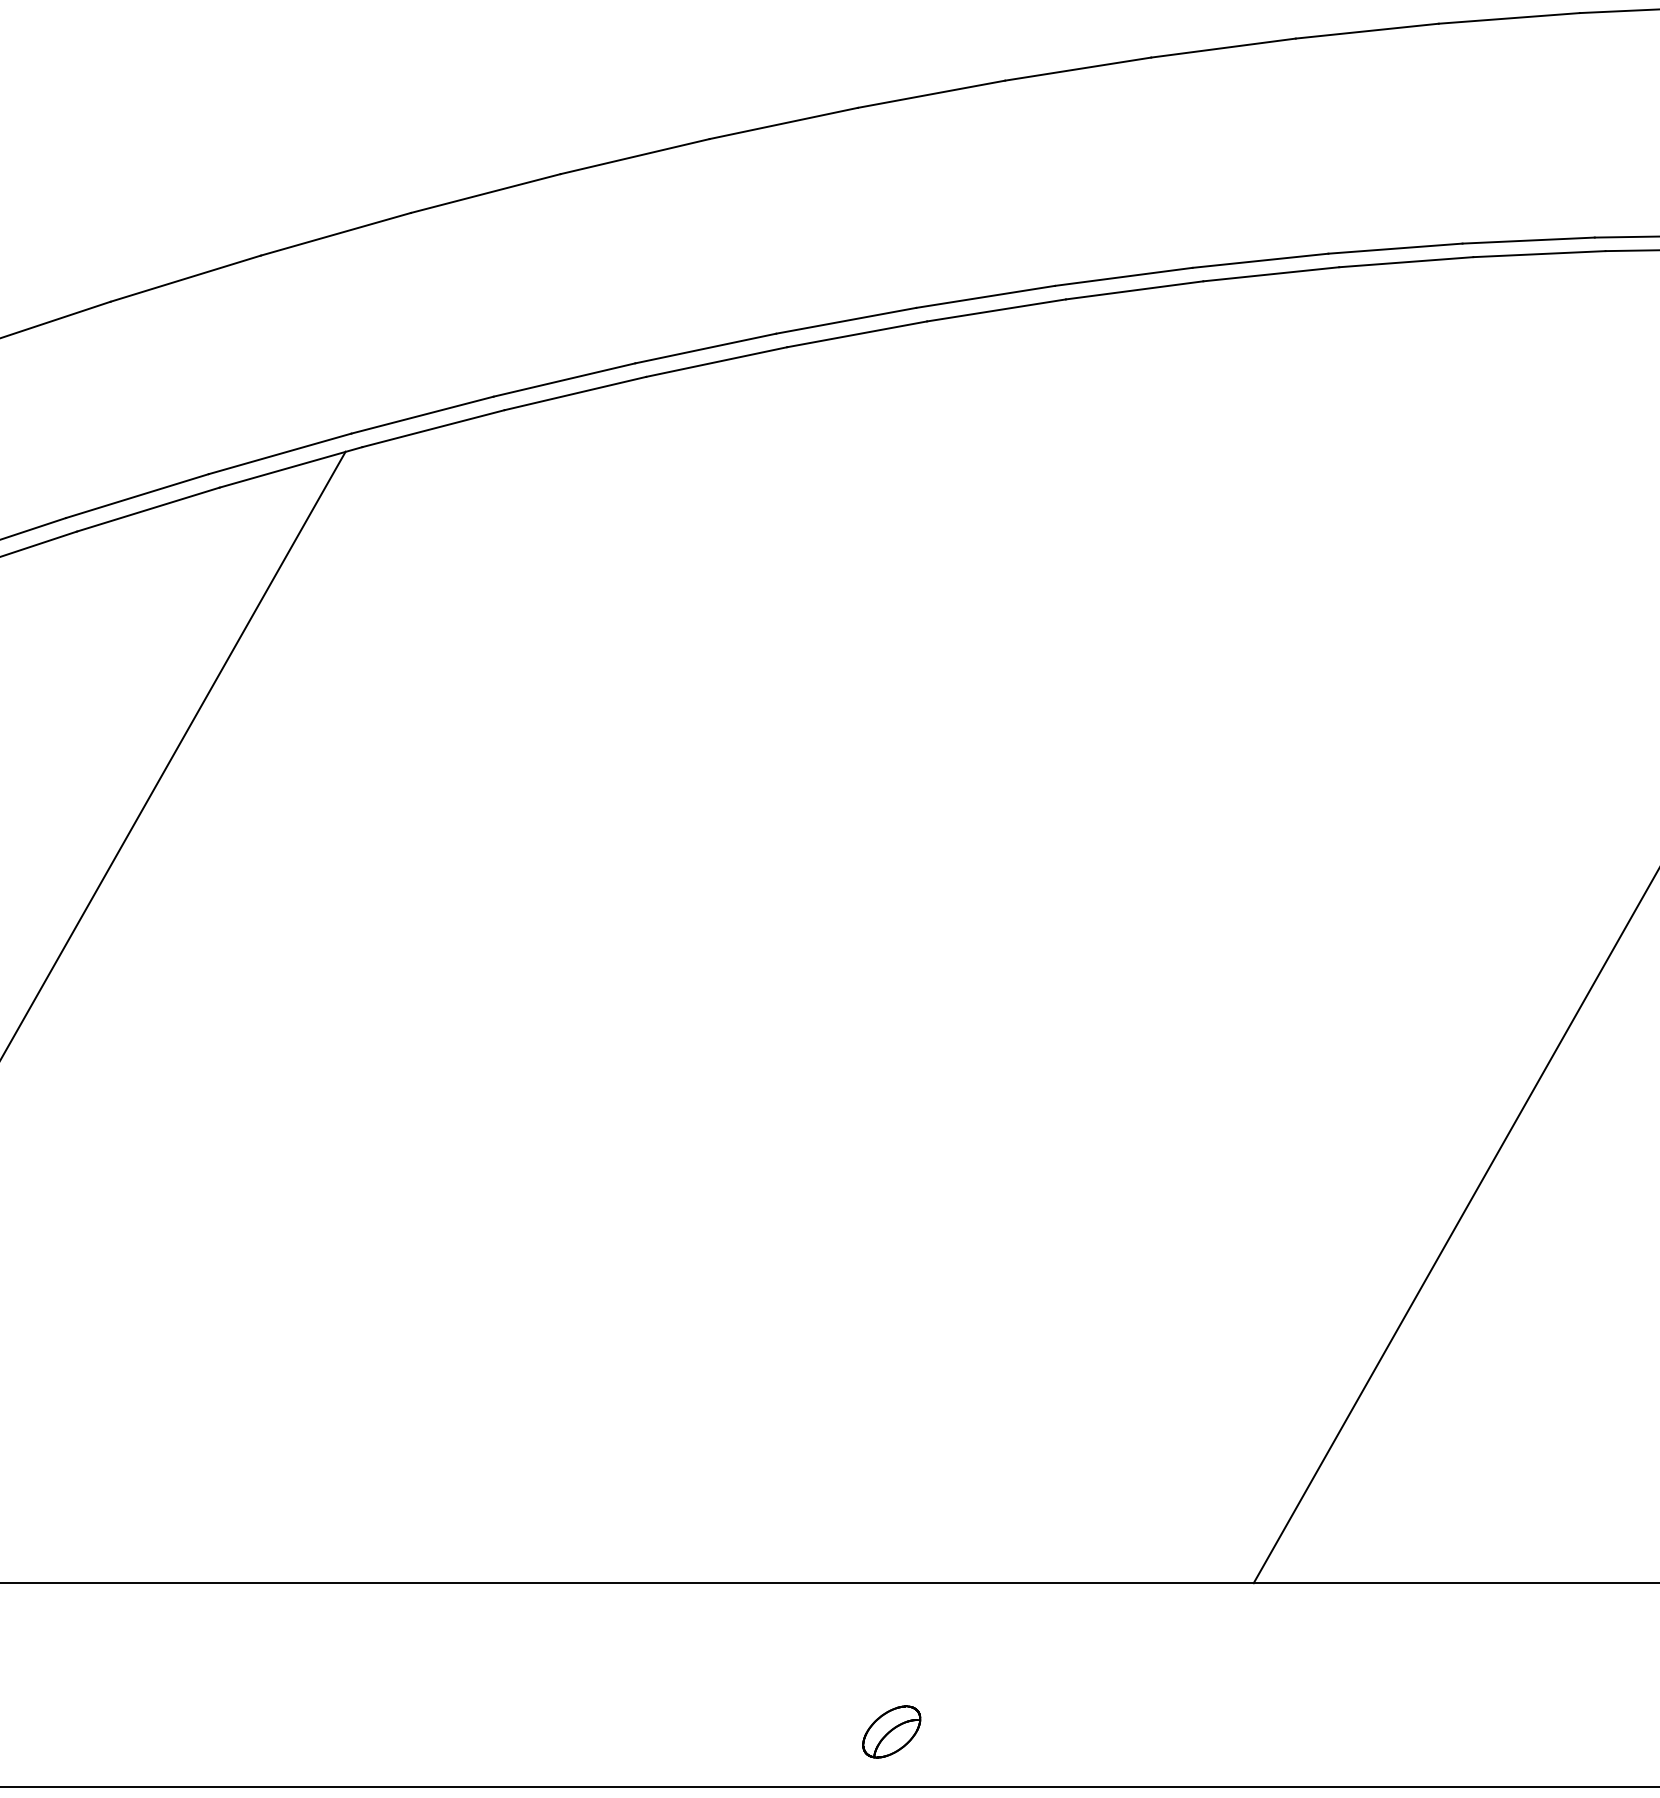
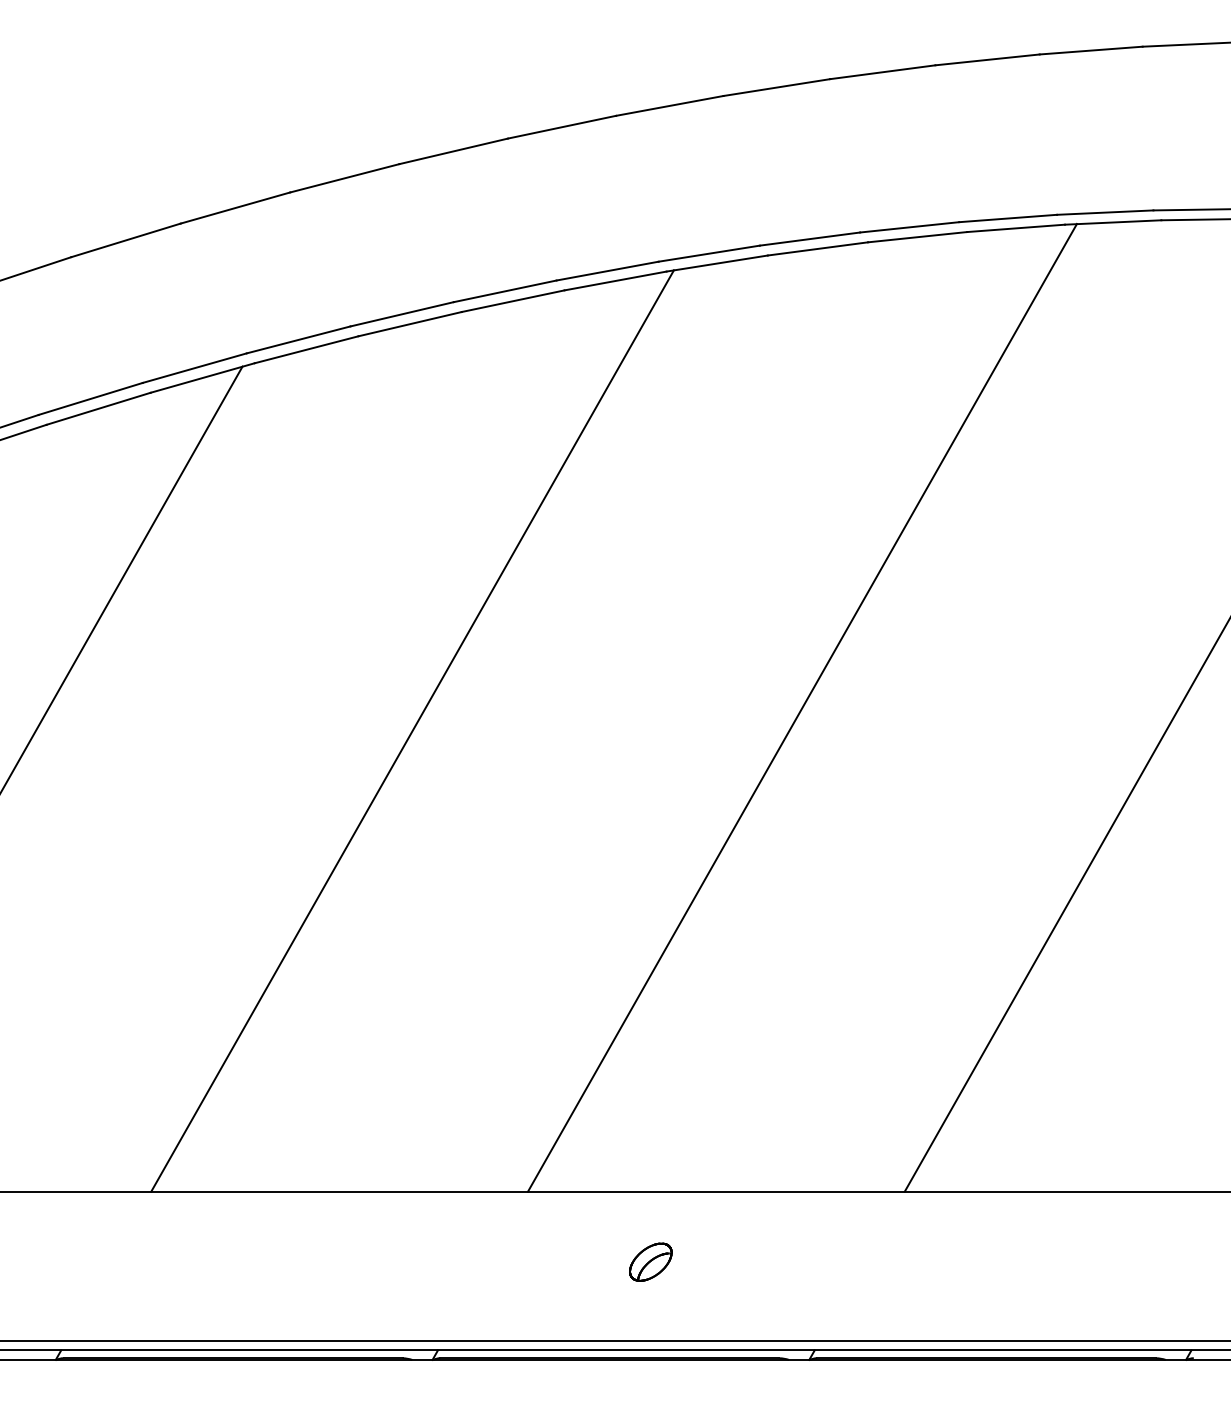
line: (1112, 919) -> (801, 707), added
line: (578, 950) -> (412, 730), added
part: (891, 1731) -> (650, 1261), moved

